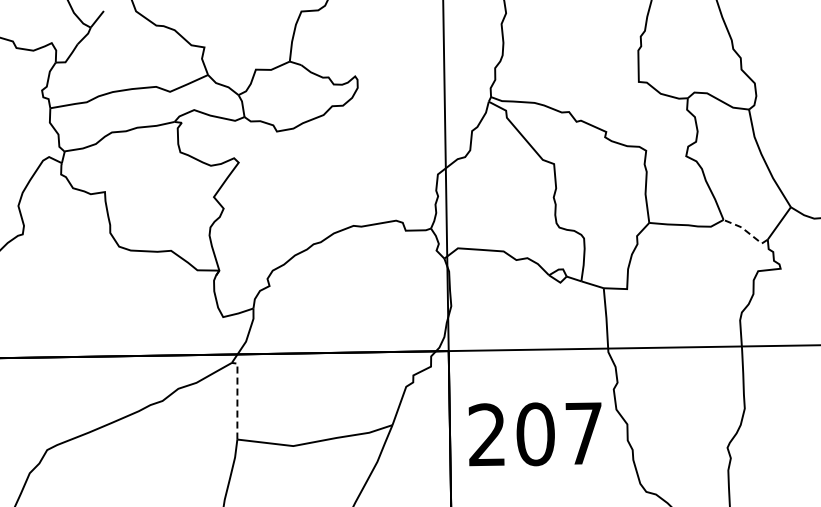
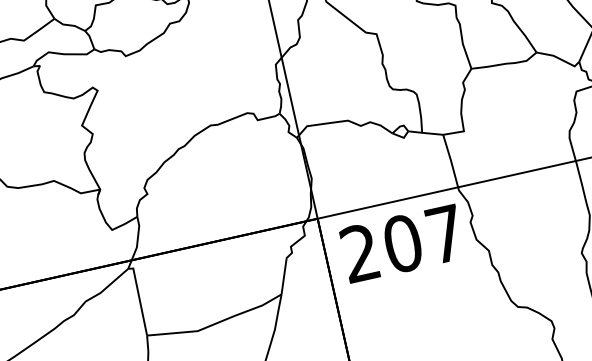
line: (746, 231) -> (558, 58), dashed -> solid
line: (237, 397) -> (139, 298), dashed -> solid
text: (534, 434) -> (401, 244), moved

